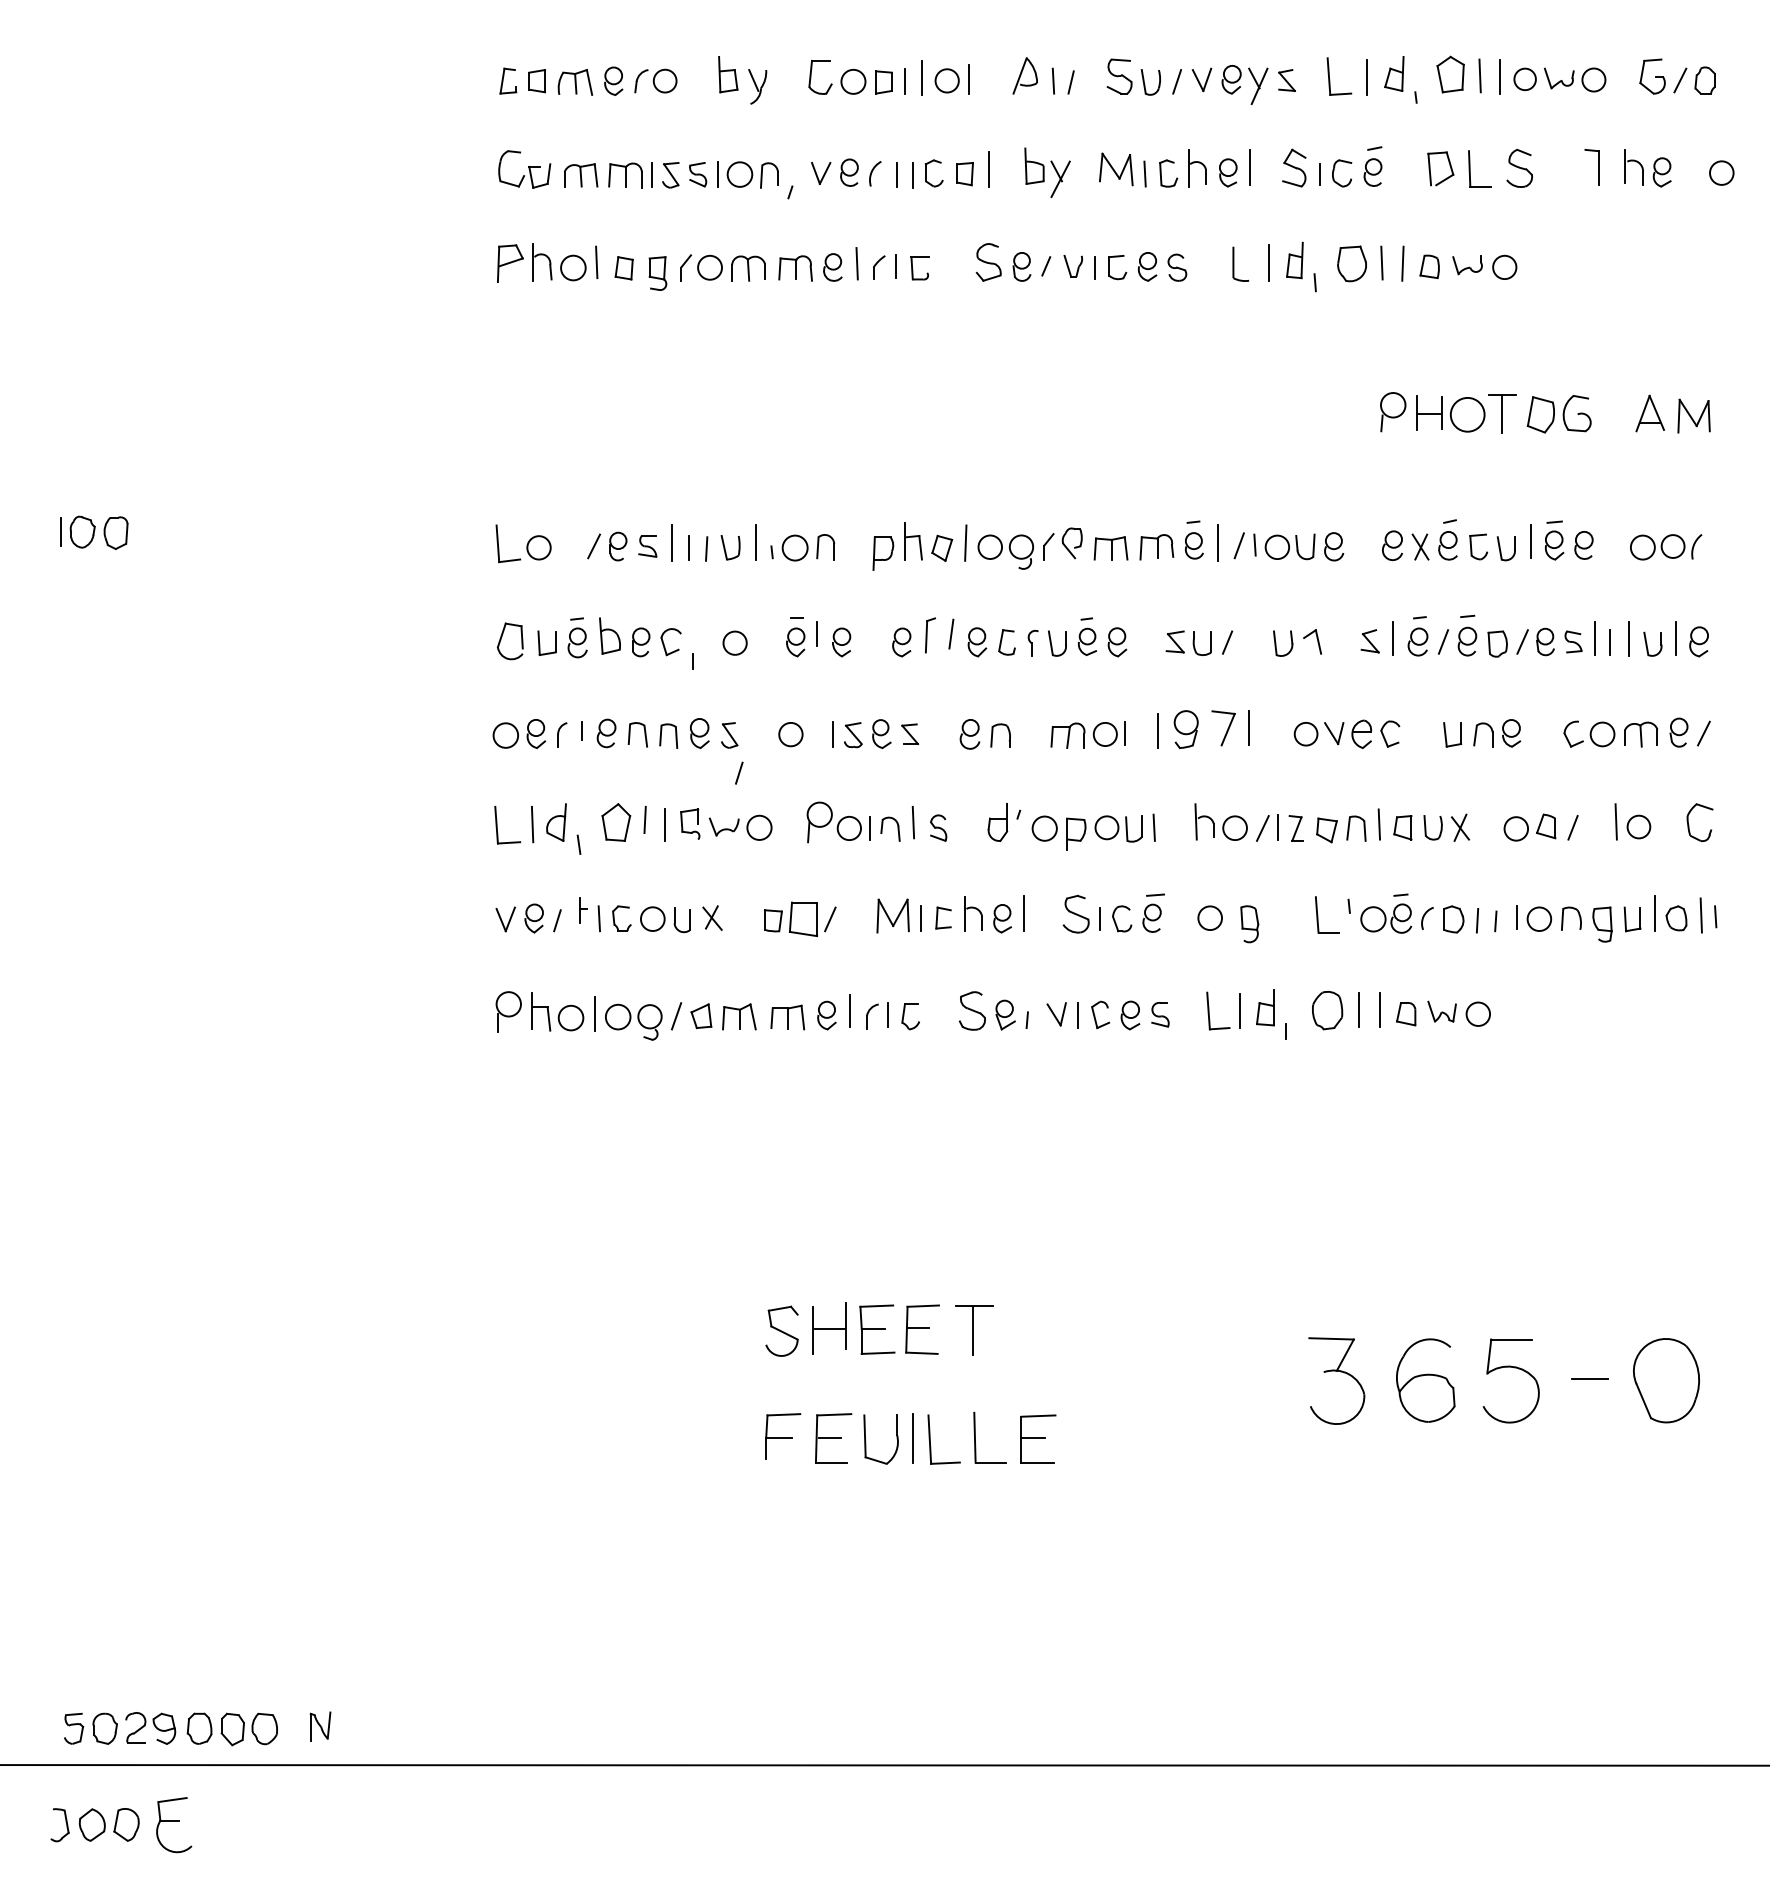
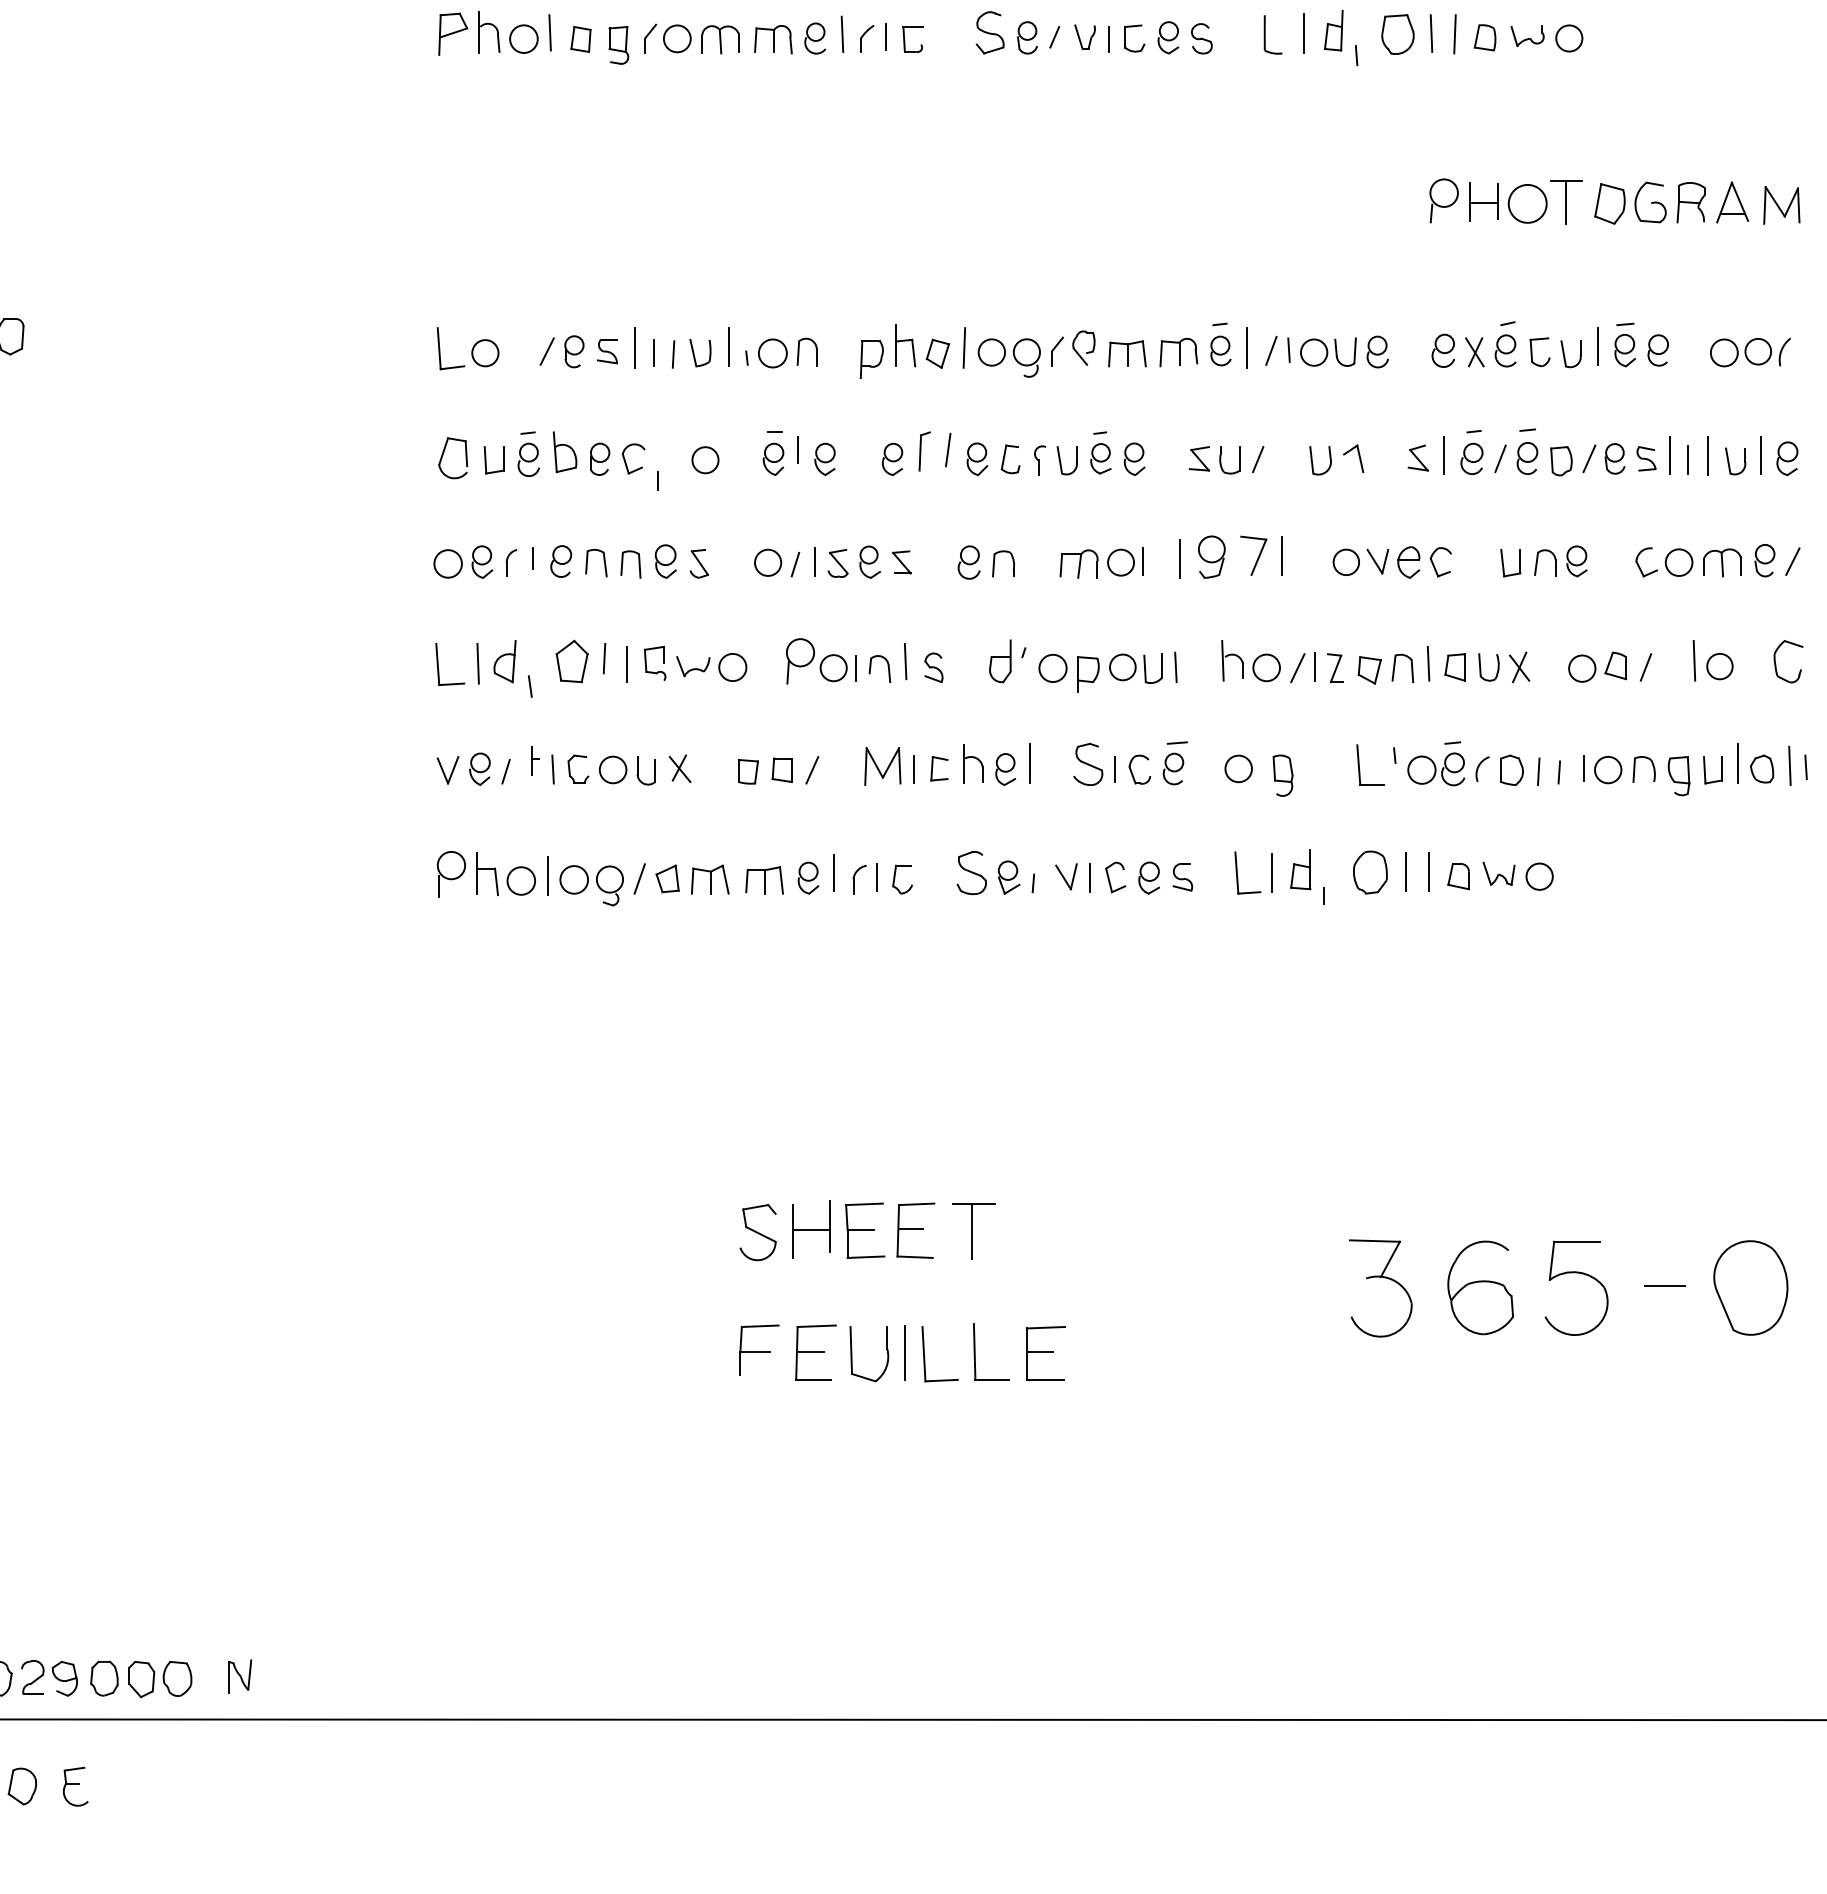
part: (1613, 413) -> (1691, 202), added
line: (739, 772) -> (795, 563), moved
part: (803, 919) -> (782, 770), size x0.62
part: (173, 1824) -> (75, 1786), size x0.62

